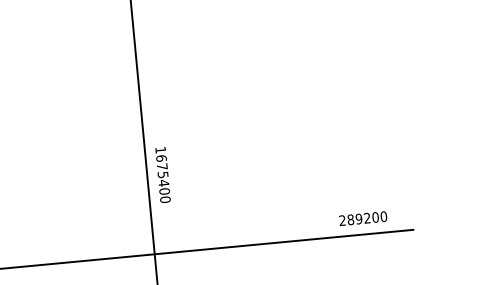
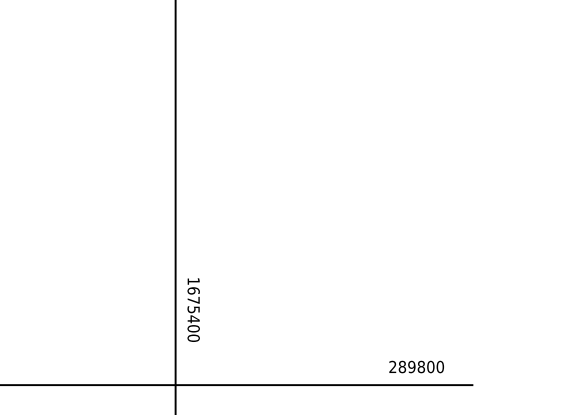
text: (162, 174) -> (193, 309), moved
text: (366, 218) -> (420, 367), 289200 -> 289800

